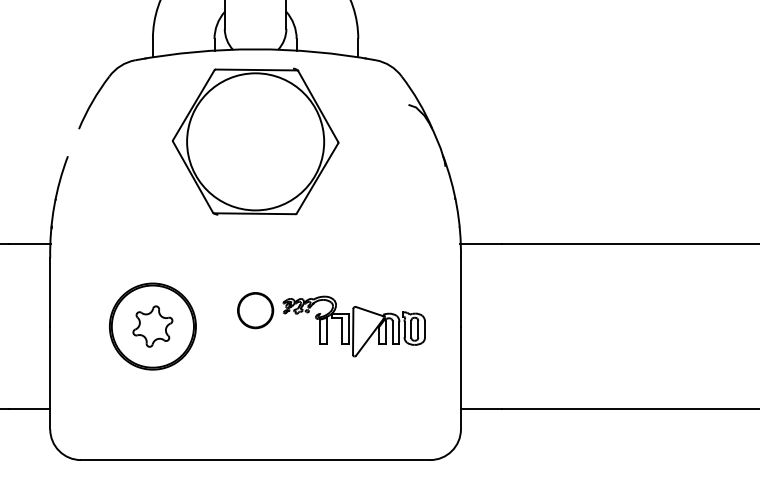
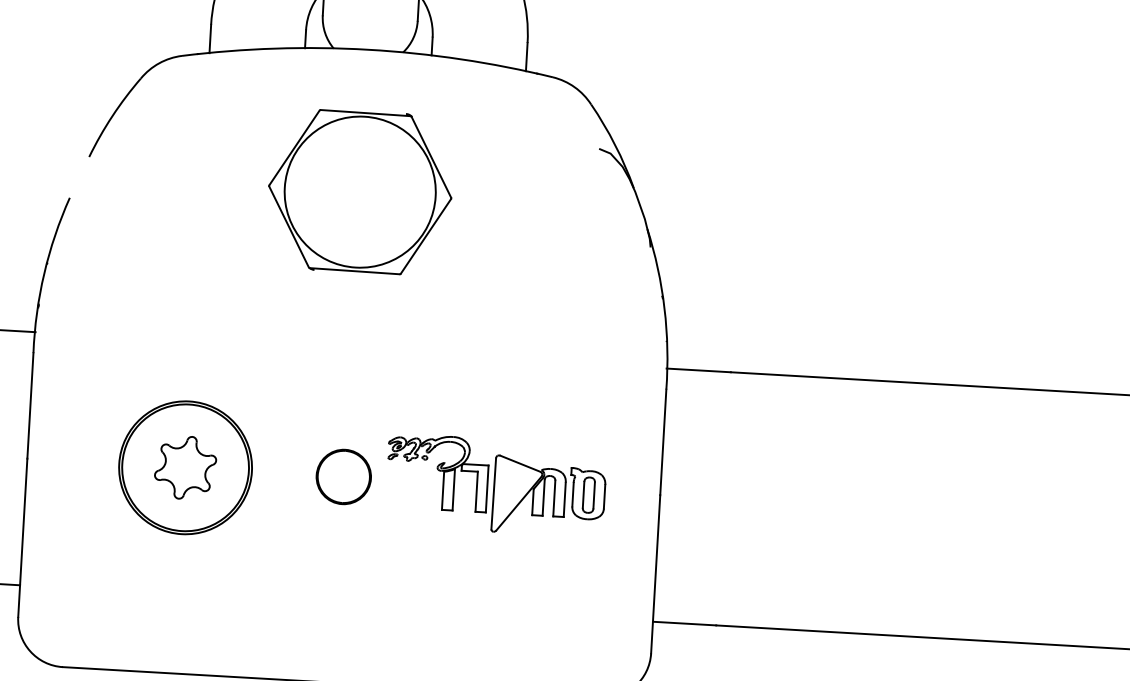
part: (255, 141) -> (360, 191), size x0.71
circle: (255, 310) -> (343, 476), moved

